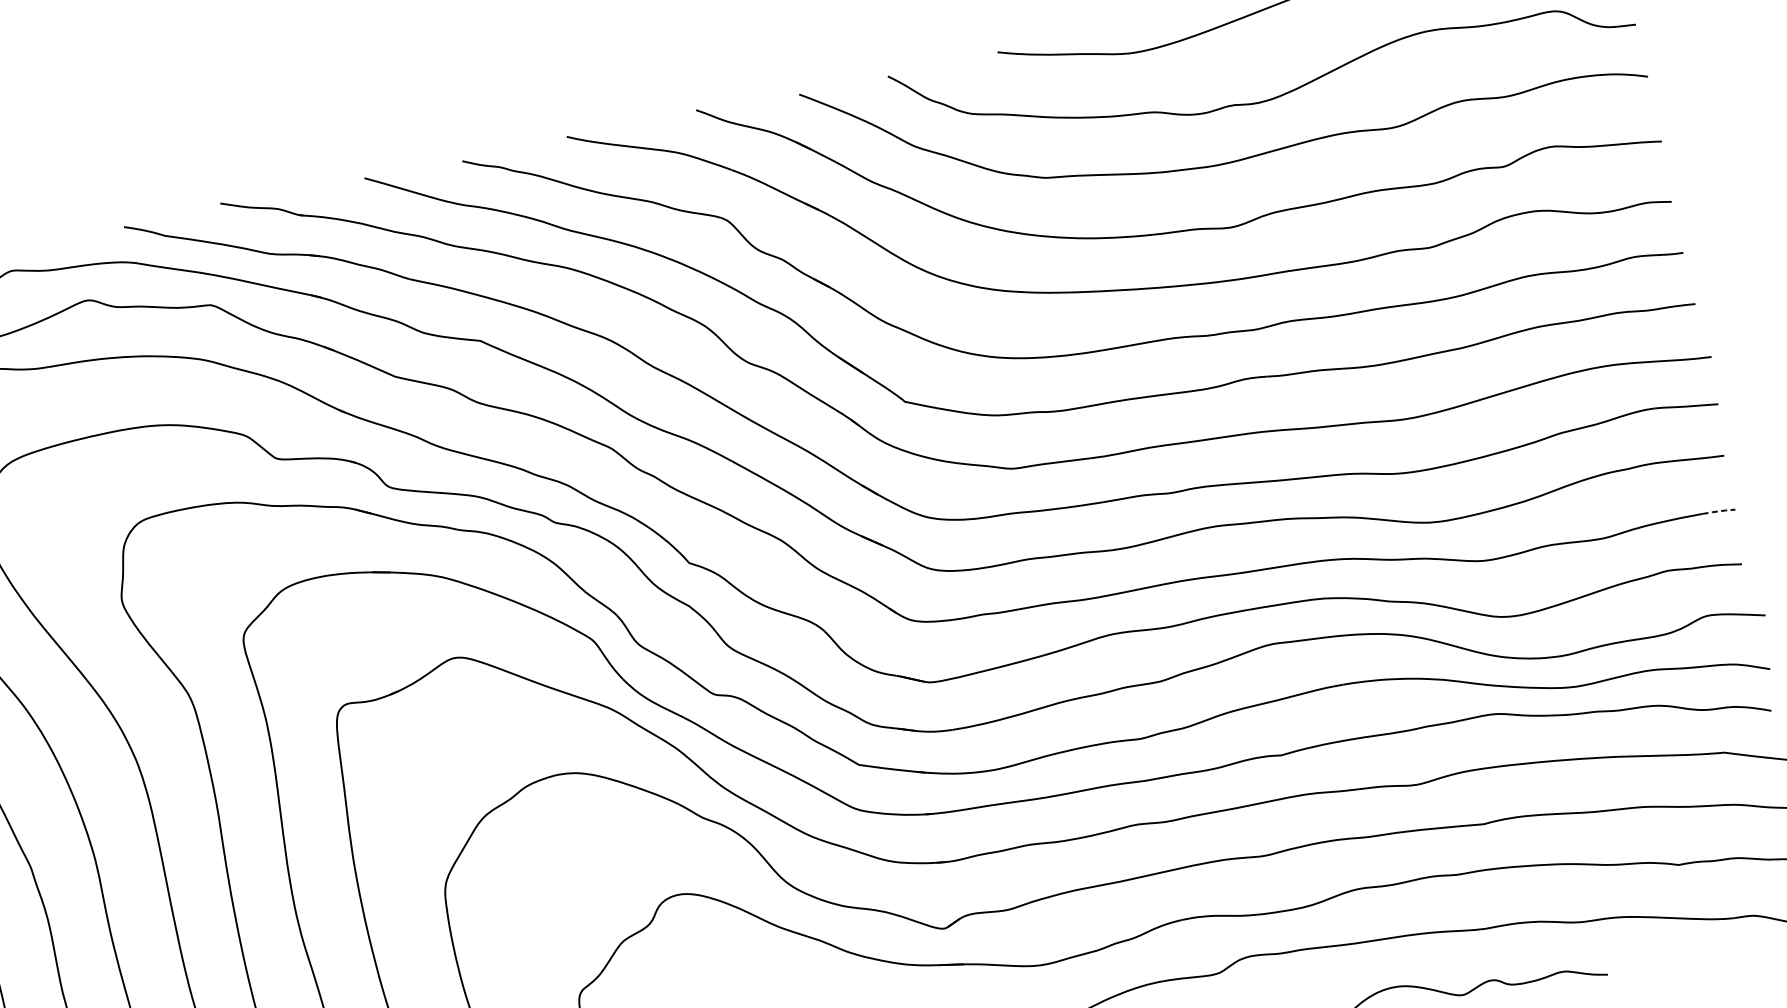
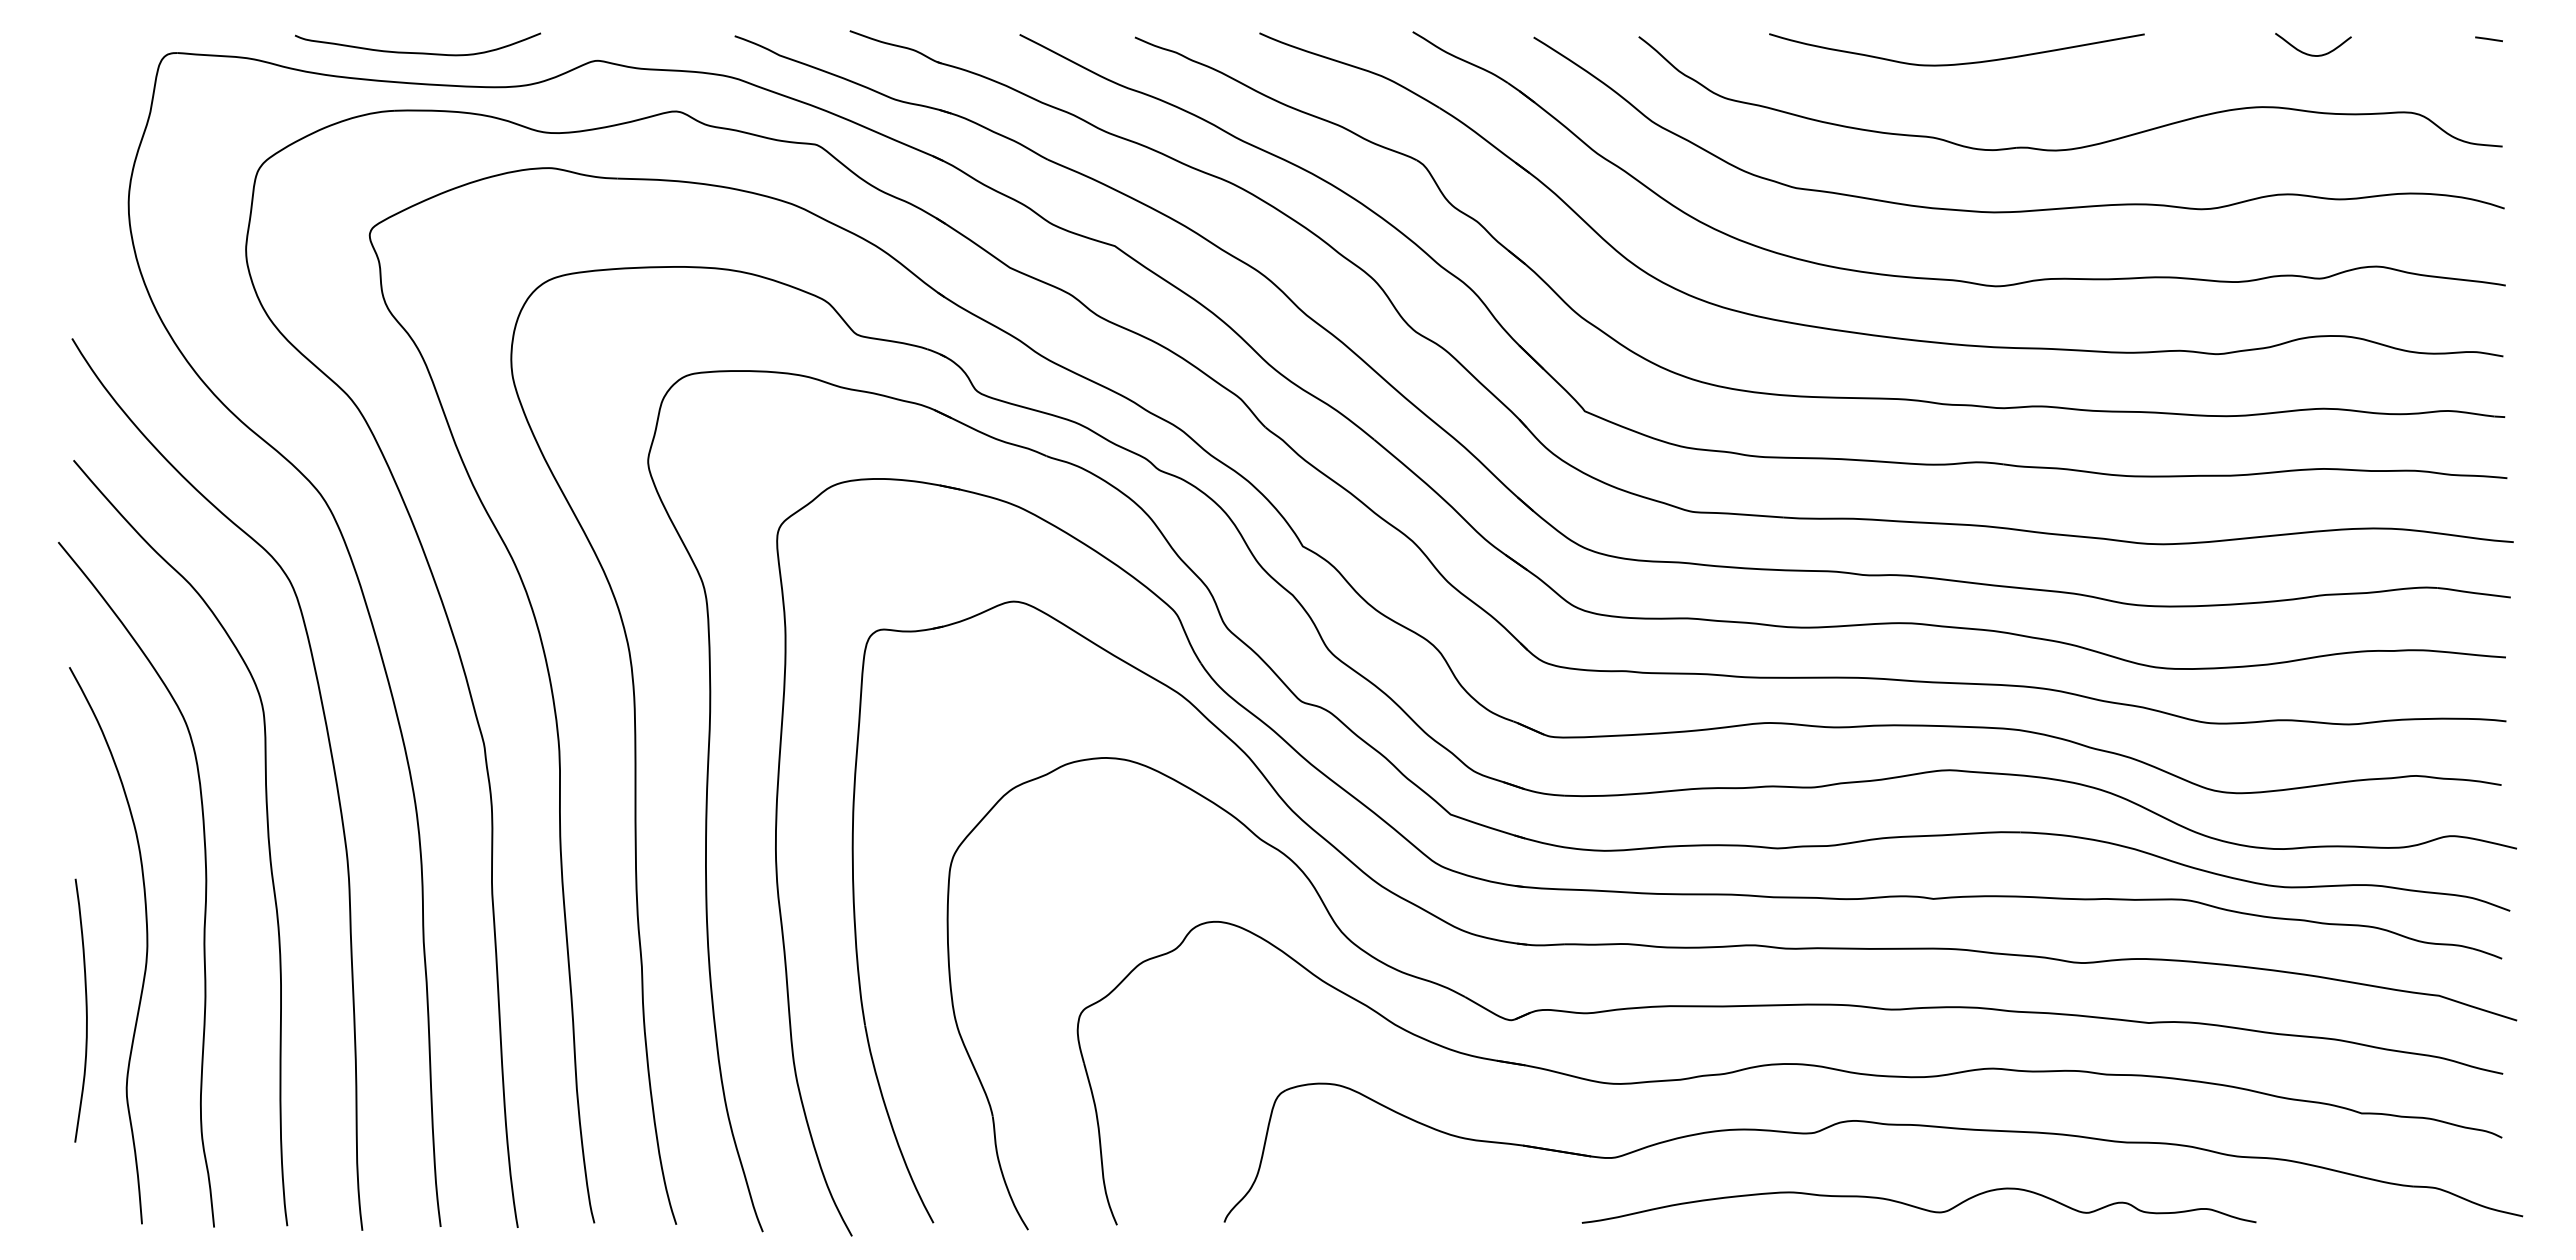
line: (1719, 511) -> (2487, 719), dashed -> solid

